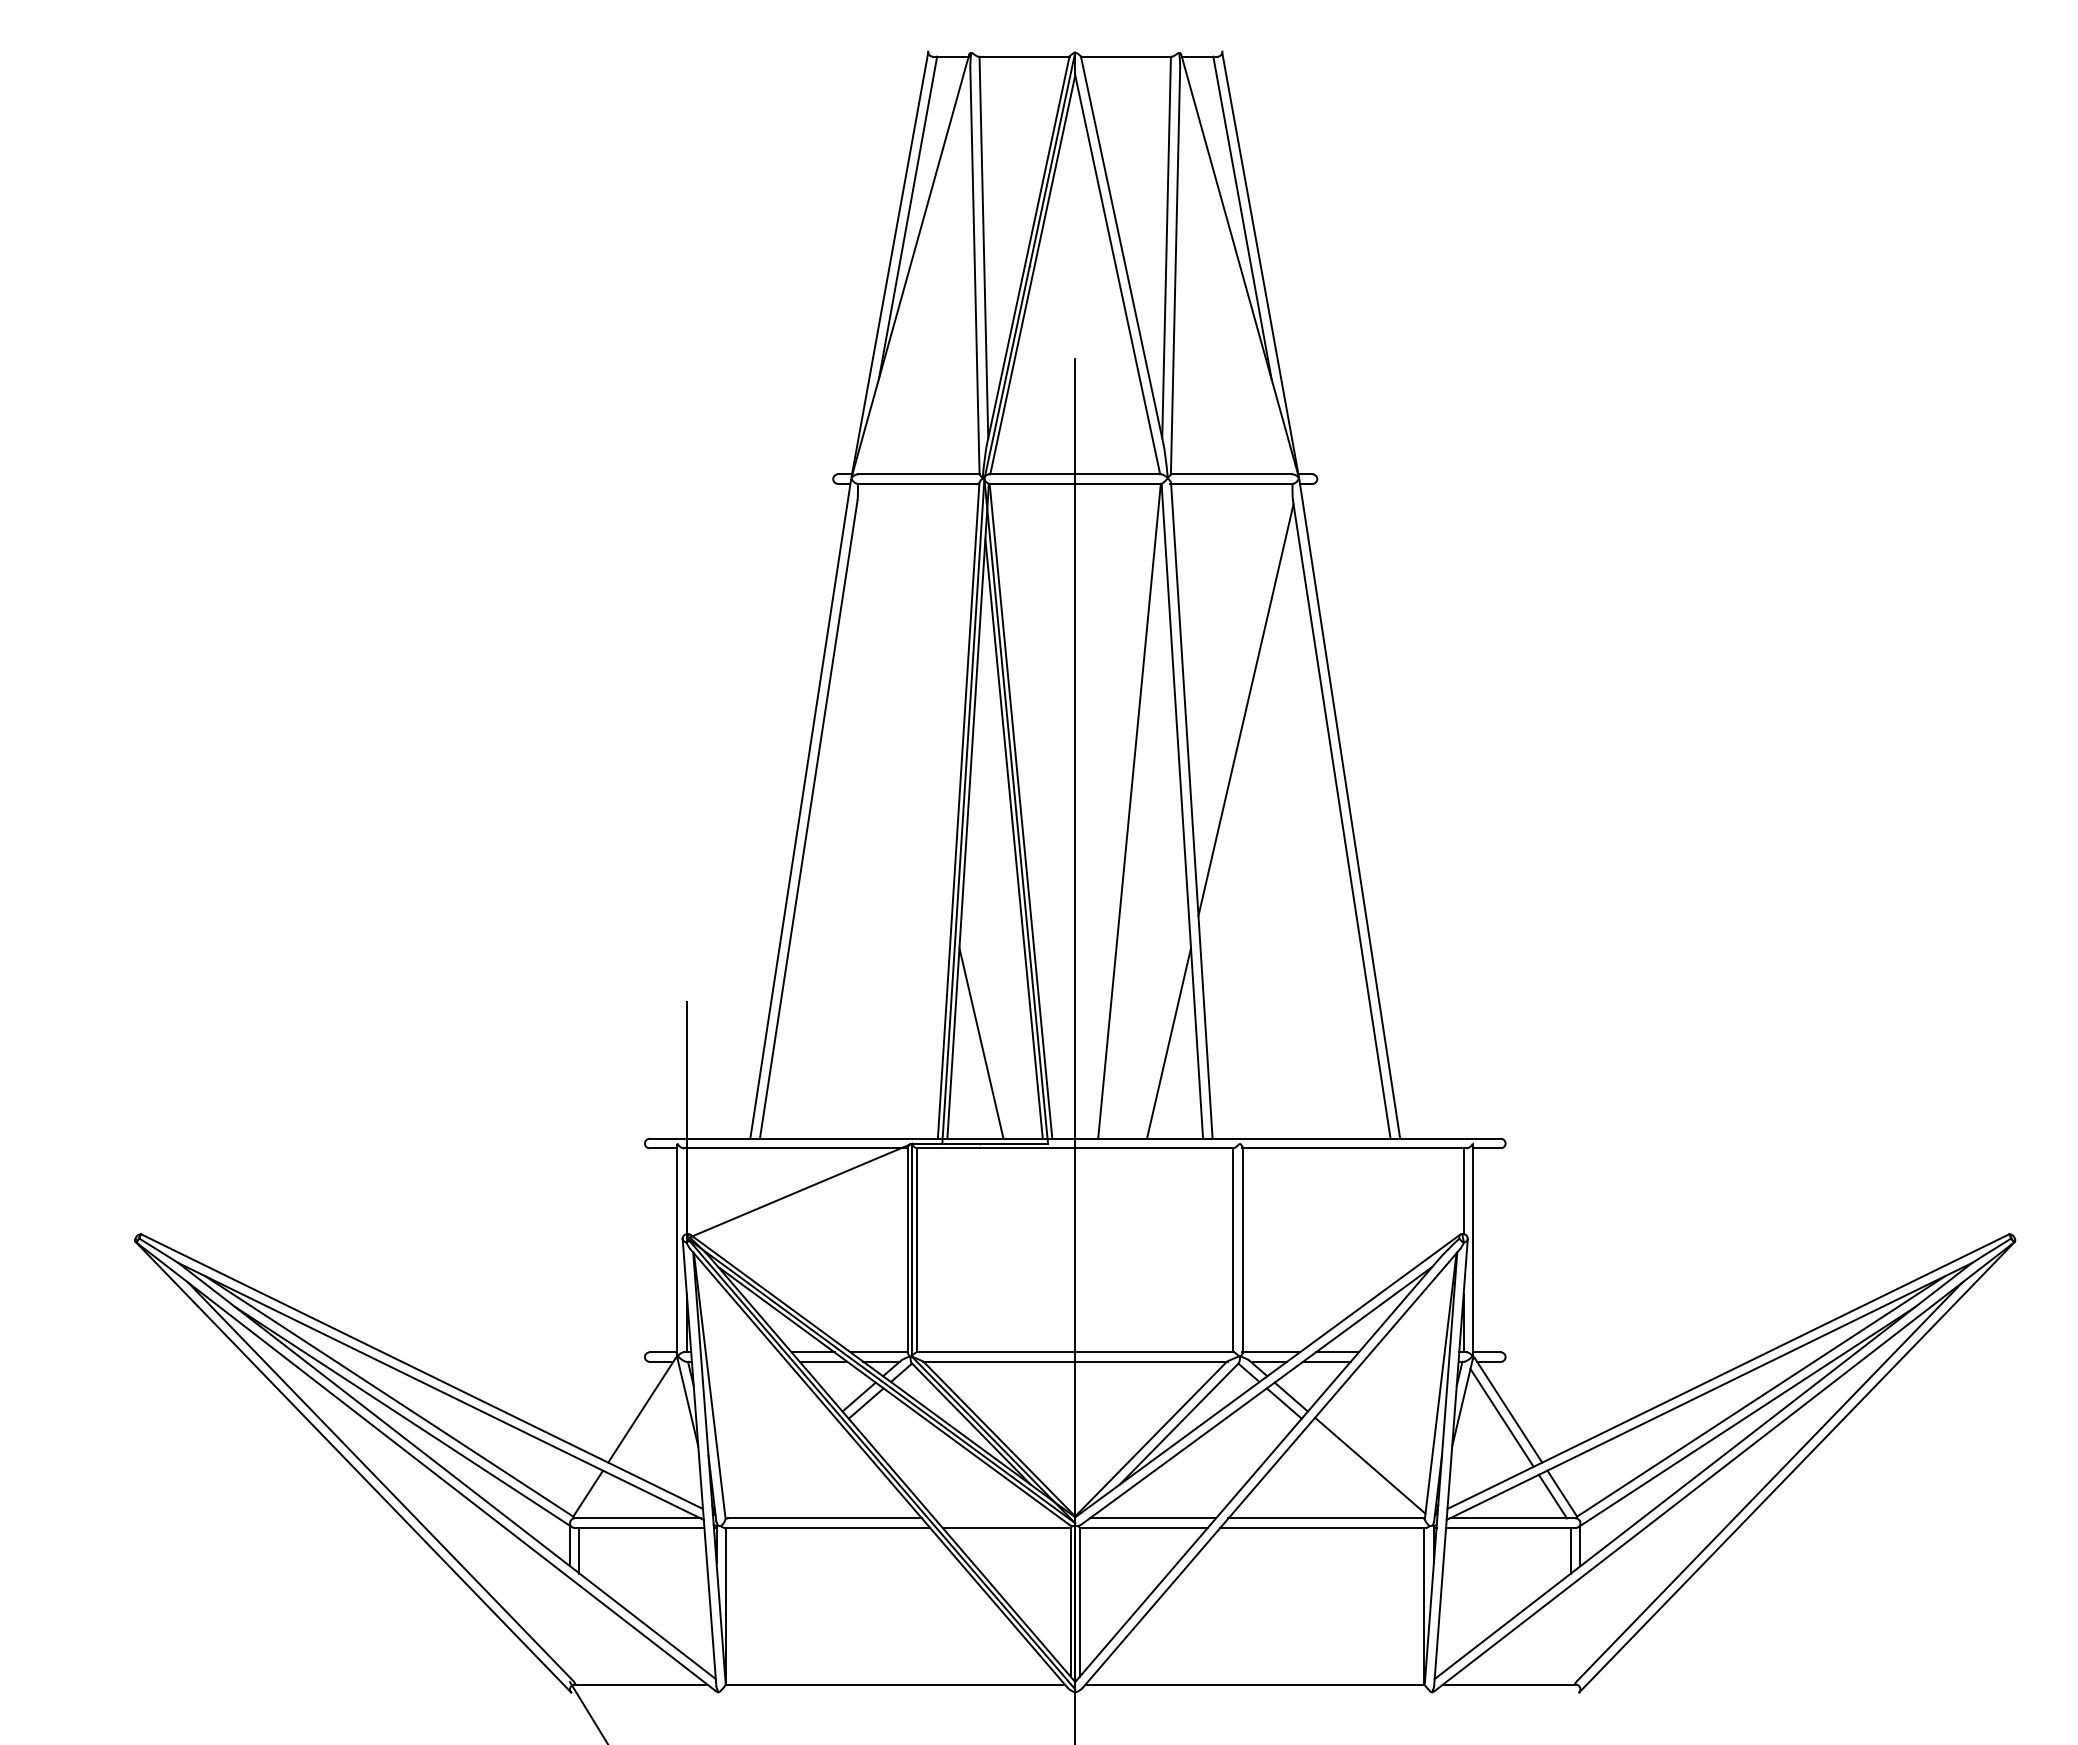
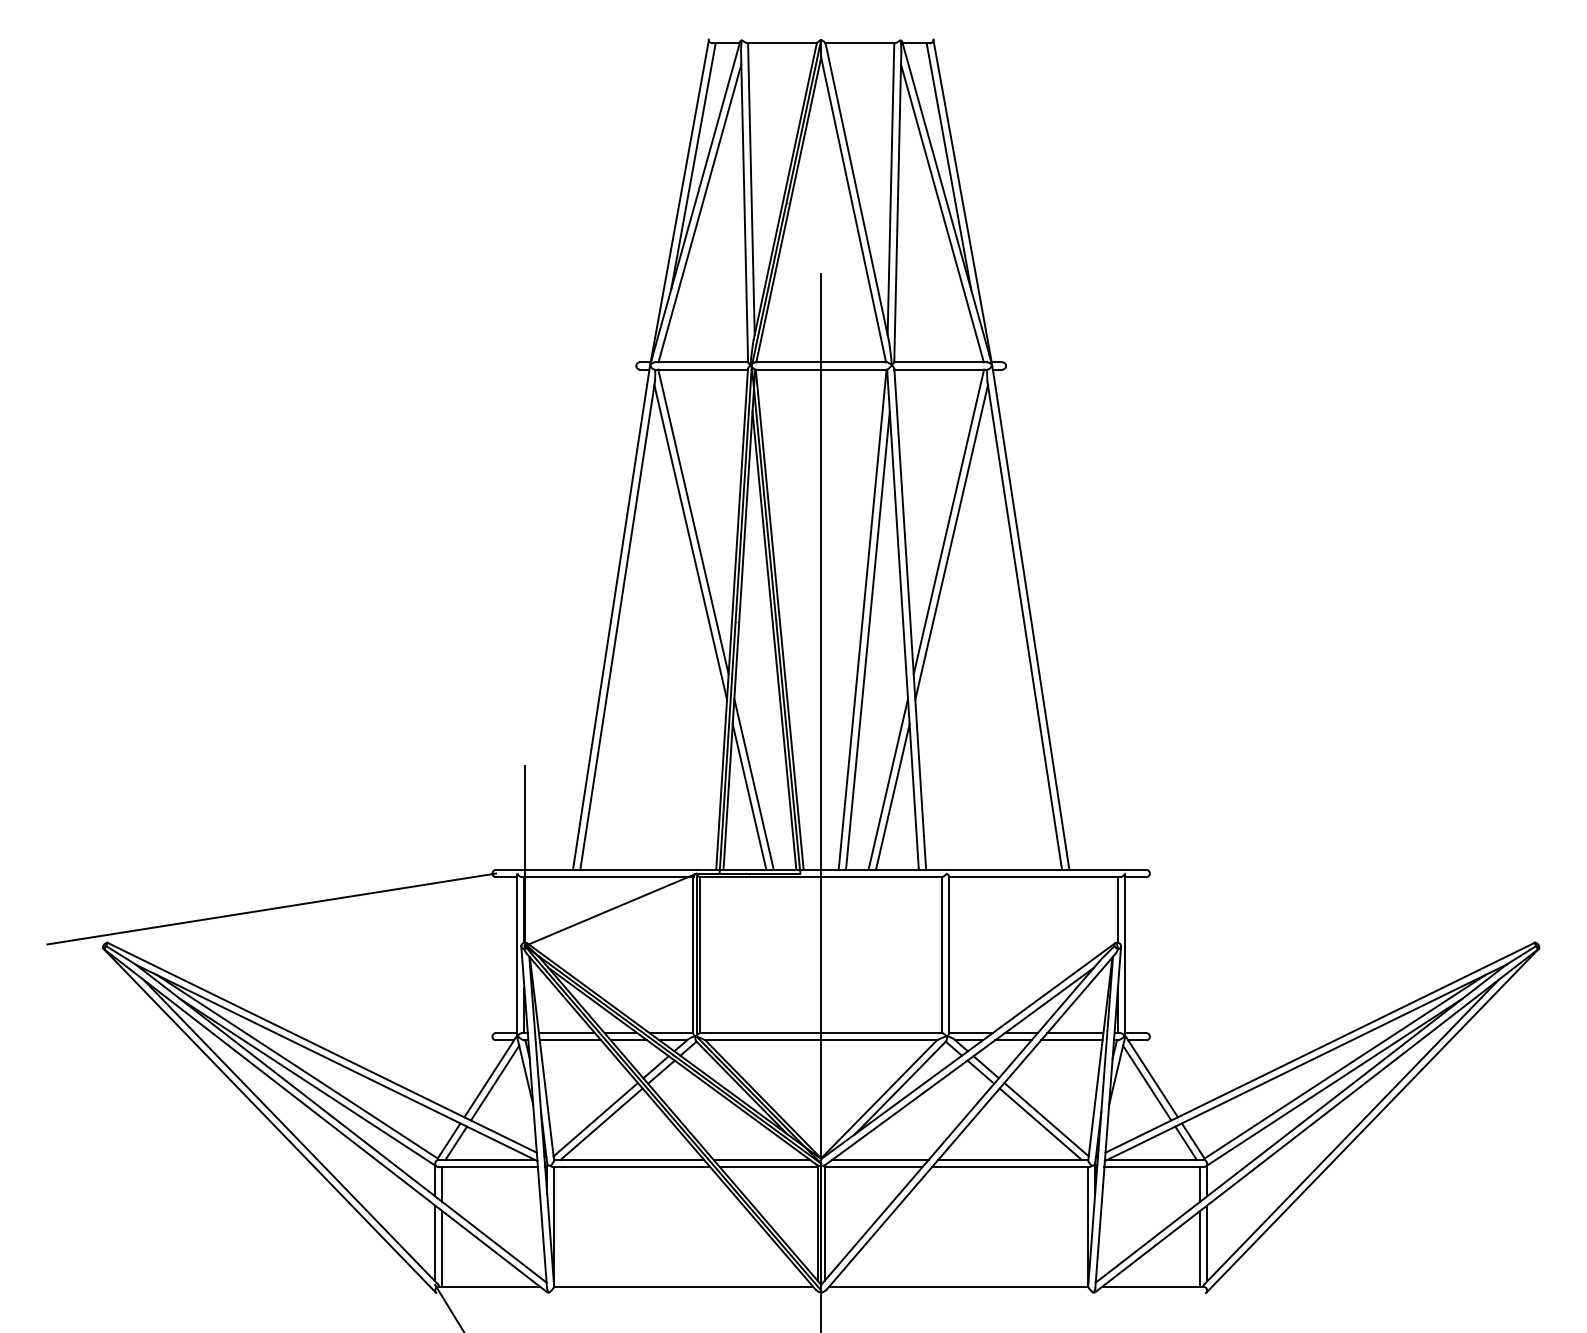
line: (916, 279) -> (699, 213), added
line: (1233, 279) -> (942, 213), added
line: (907, 682) -> (693, 521), added
line: (1242, 682) -> (948, 521), added
line: (904, 709) -> (690, 541), added
line: (1136, 838) -> (867, 640), added
line: (987, 1026) -> (754, 784), added
line: (1162, 1026) -> (887, 784), added
line: (355, 1189) -> (271, 908), added
line: (742, 1352) -> (567, 1033), added
line: (1407, 1352) -> (1074, 1033), added
line: (746, 1361) -> (570, 1040), added
line: (1403, 1361) -> (1071, 1040), added
line: (647, 1417) -> (494, 1082), added
line: (780, 1465) -> (596, 1119), added
line: (787, 1471) -> (601, 1124), added
line: (1362, 1471) -> (1040, 1124), added
line: (597, 1496) -> (456, 1143), added
line: (997, 1518) -> (761, 1159), added
line: (569, 1627) -> (434, 1243), added
line: (1580, 1627) -> (1207, 1243), added
line: (579, 1634) -> (442, 1248), added
line: (1570, 1634) -> (1199, 1248), added

